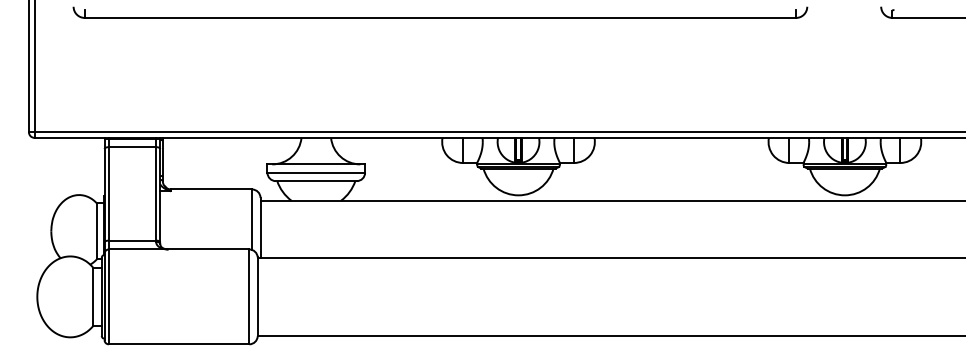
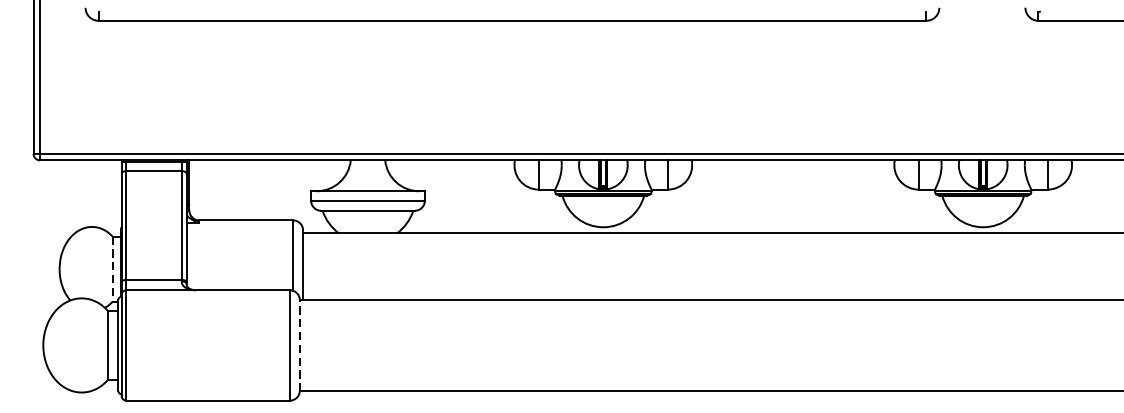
line: (97, 231) -> (113, 269), solid -> dashed
line: (257, 296) -> (299, 344), solid -> dashed

